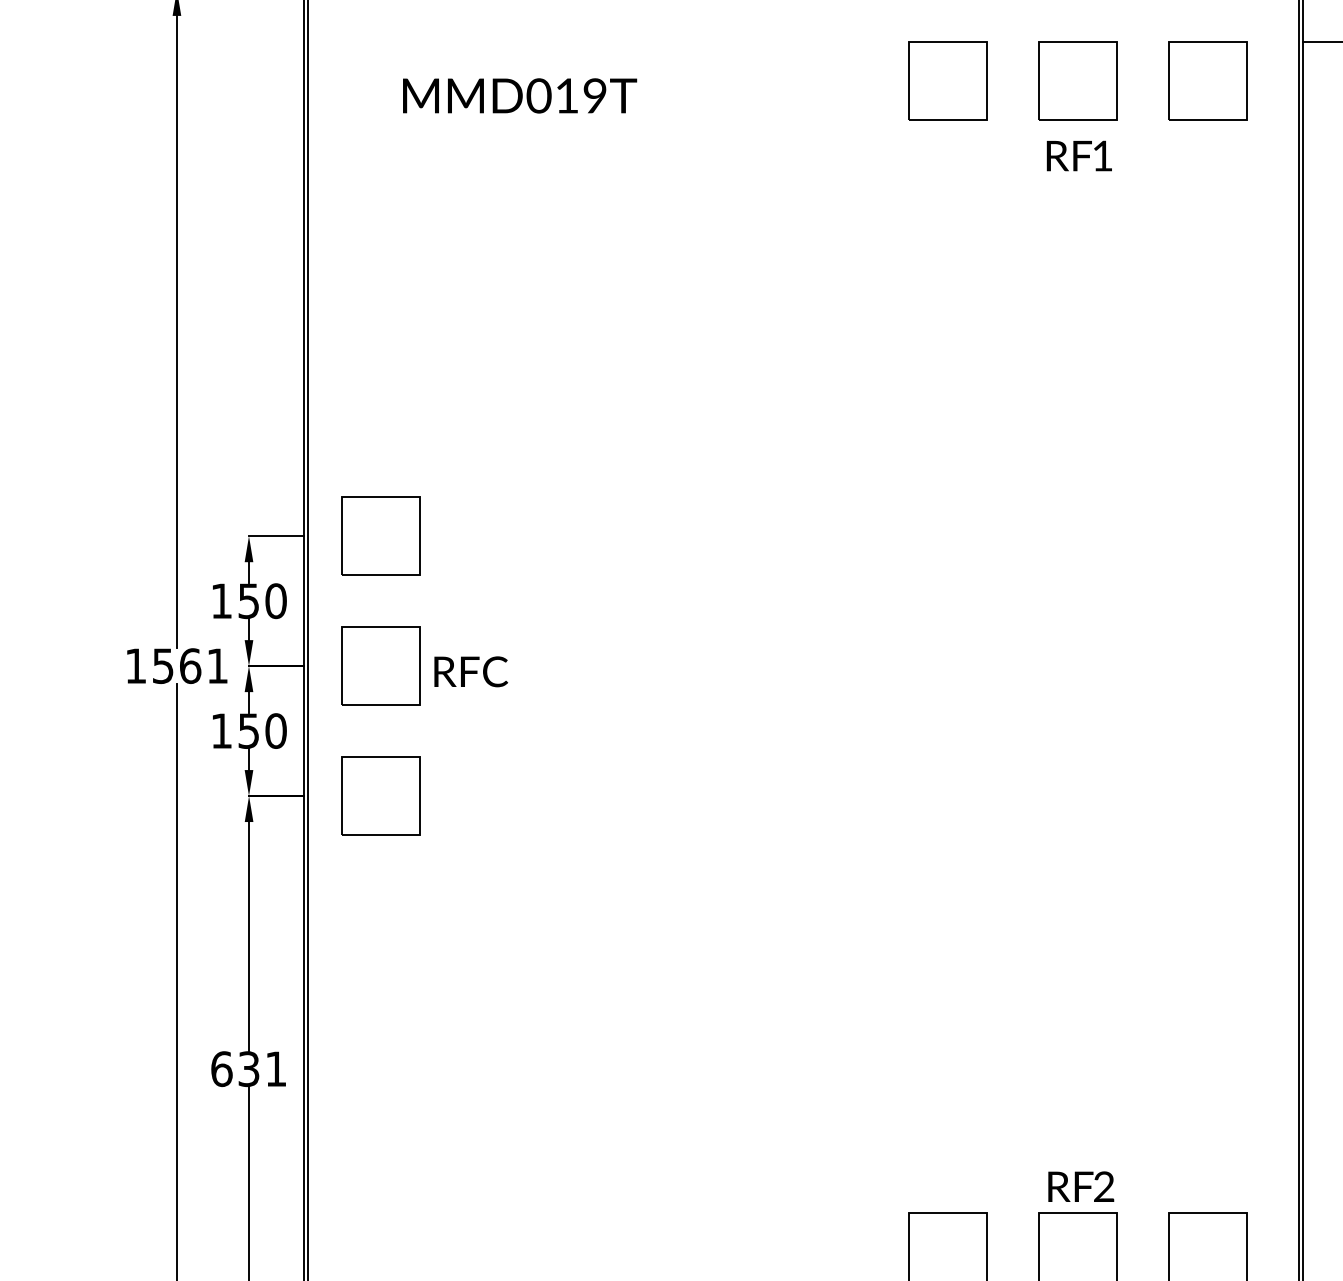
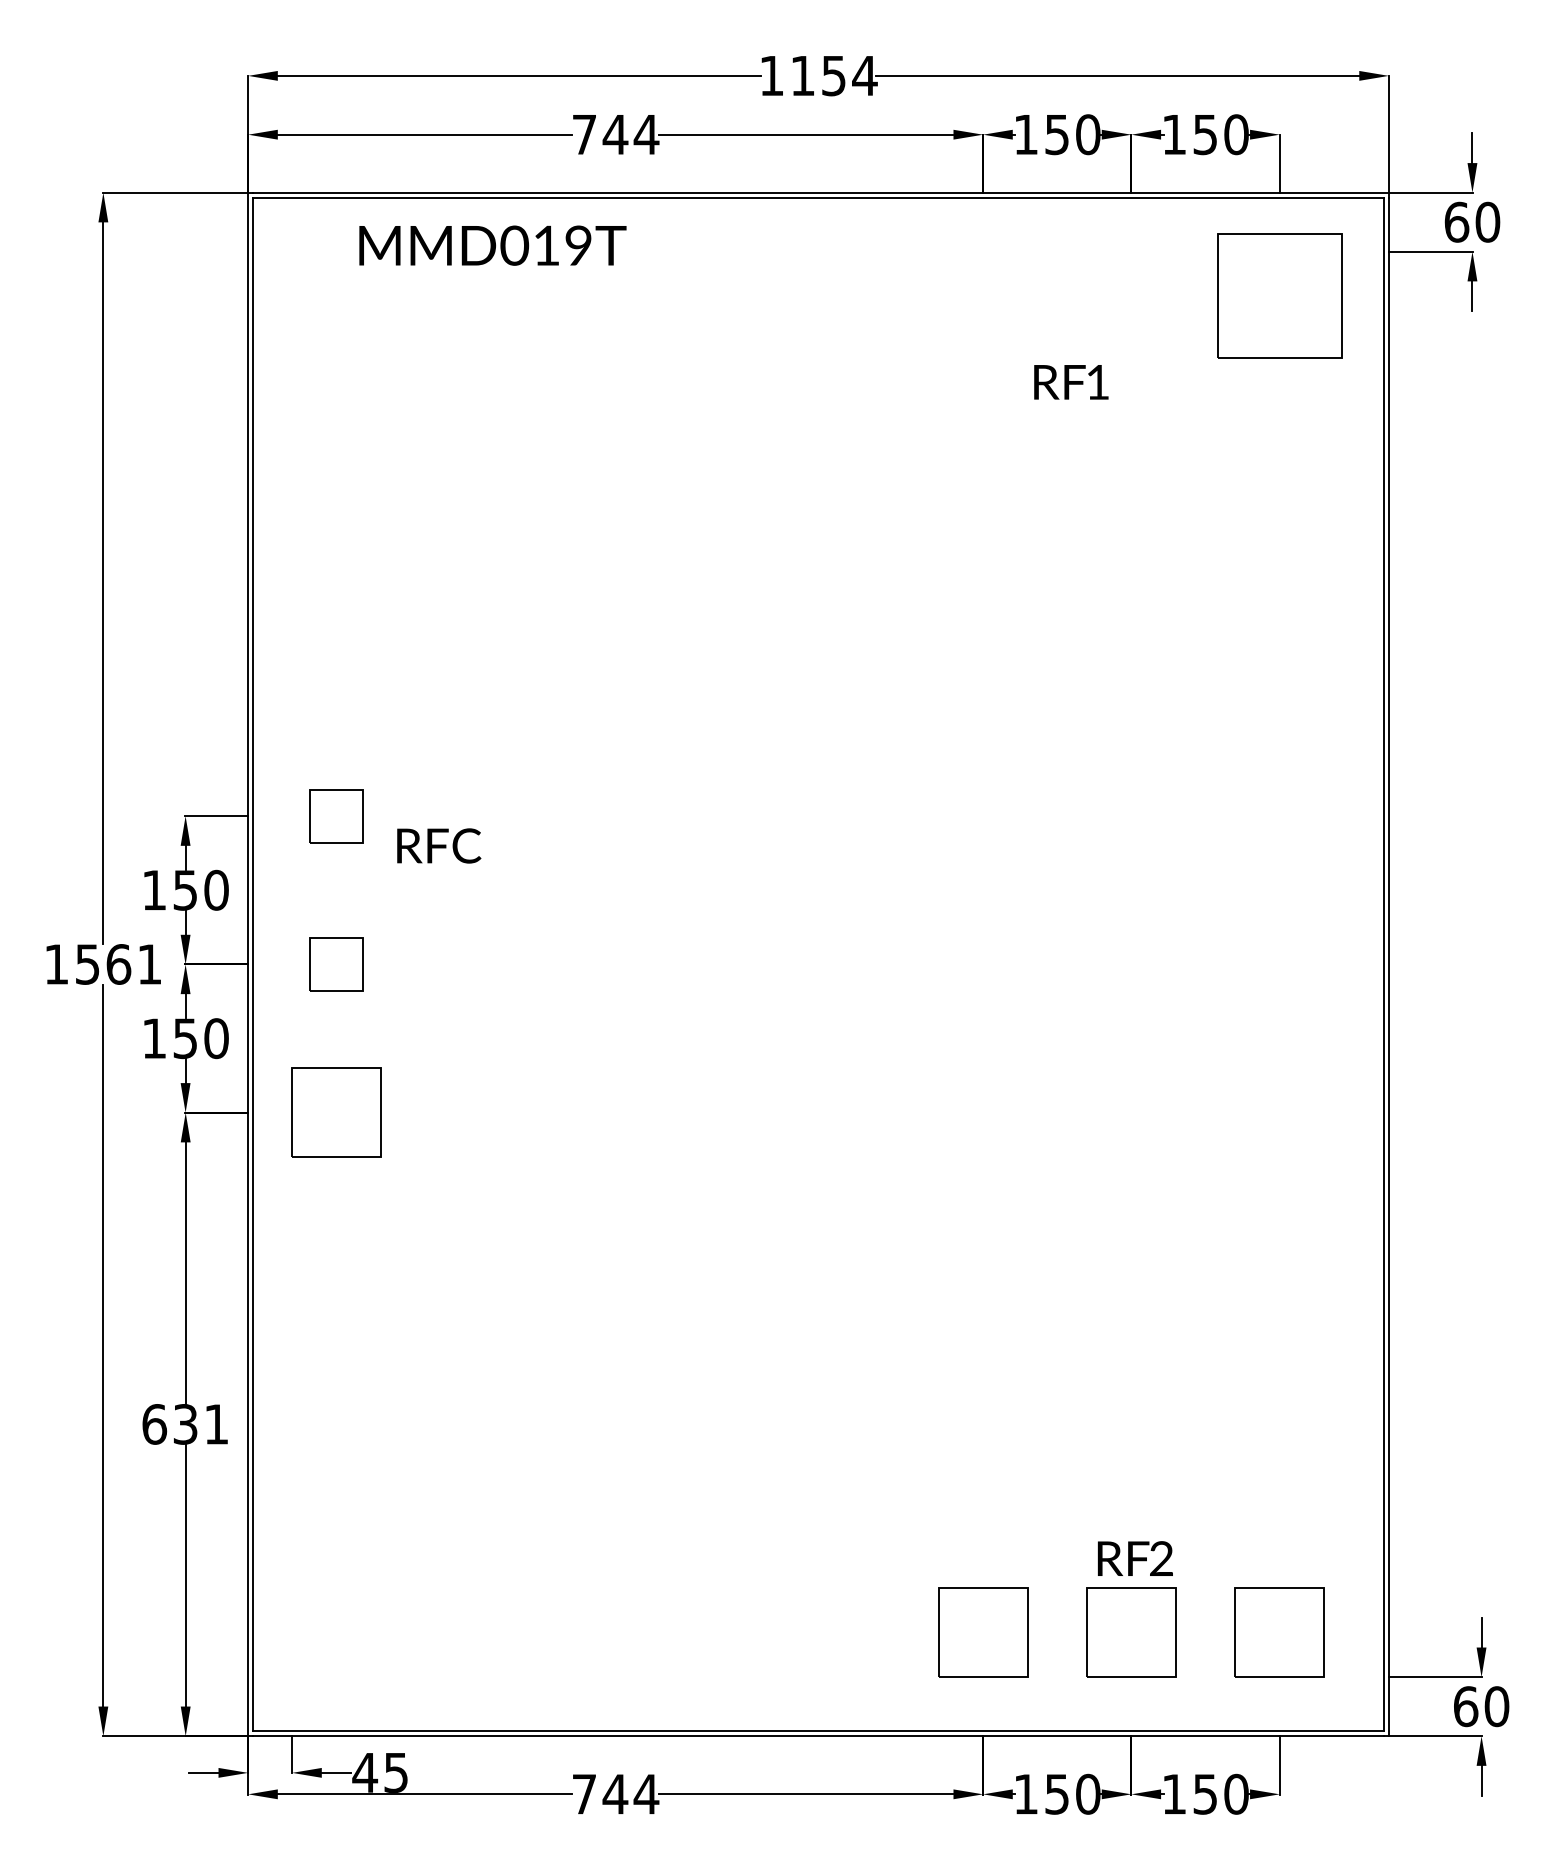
part: (948, 80) -> (983, 296), removed
part: (1077, 80) -> (1131, 296), removed
part: (1207, 80) -> (1279, 296), size x1.4
text: (519, 95) -> (492, 245), moved
text: (1079, 156) -> (1071, 382), moved
part: (381, 536) -> (336, 816), size x0.6
part: (381, 666) -> (336, 964), size x0.6
text: (471, 671) -> (439, 845), moved

